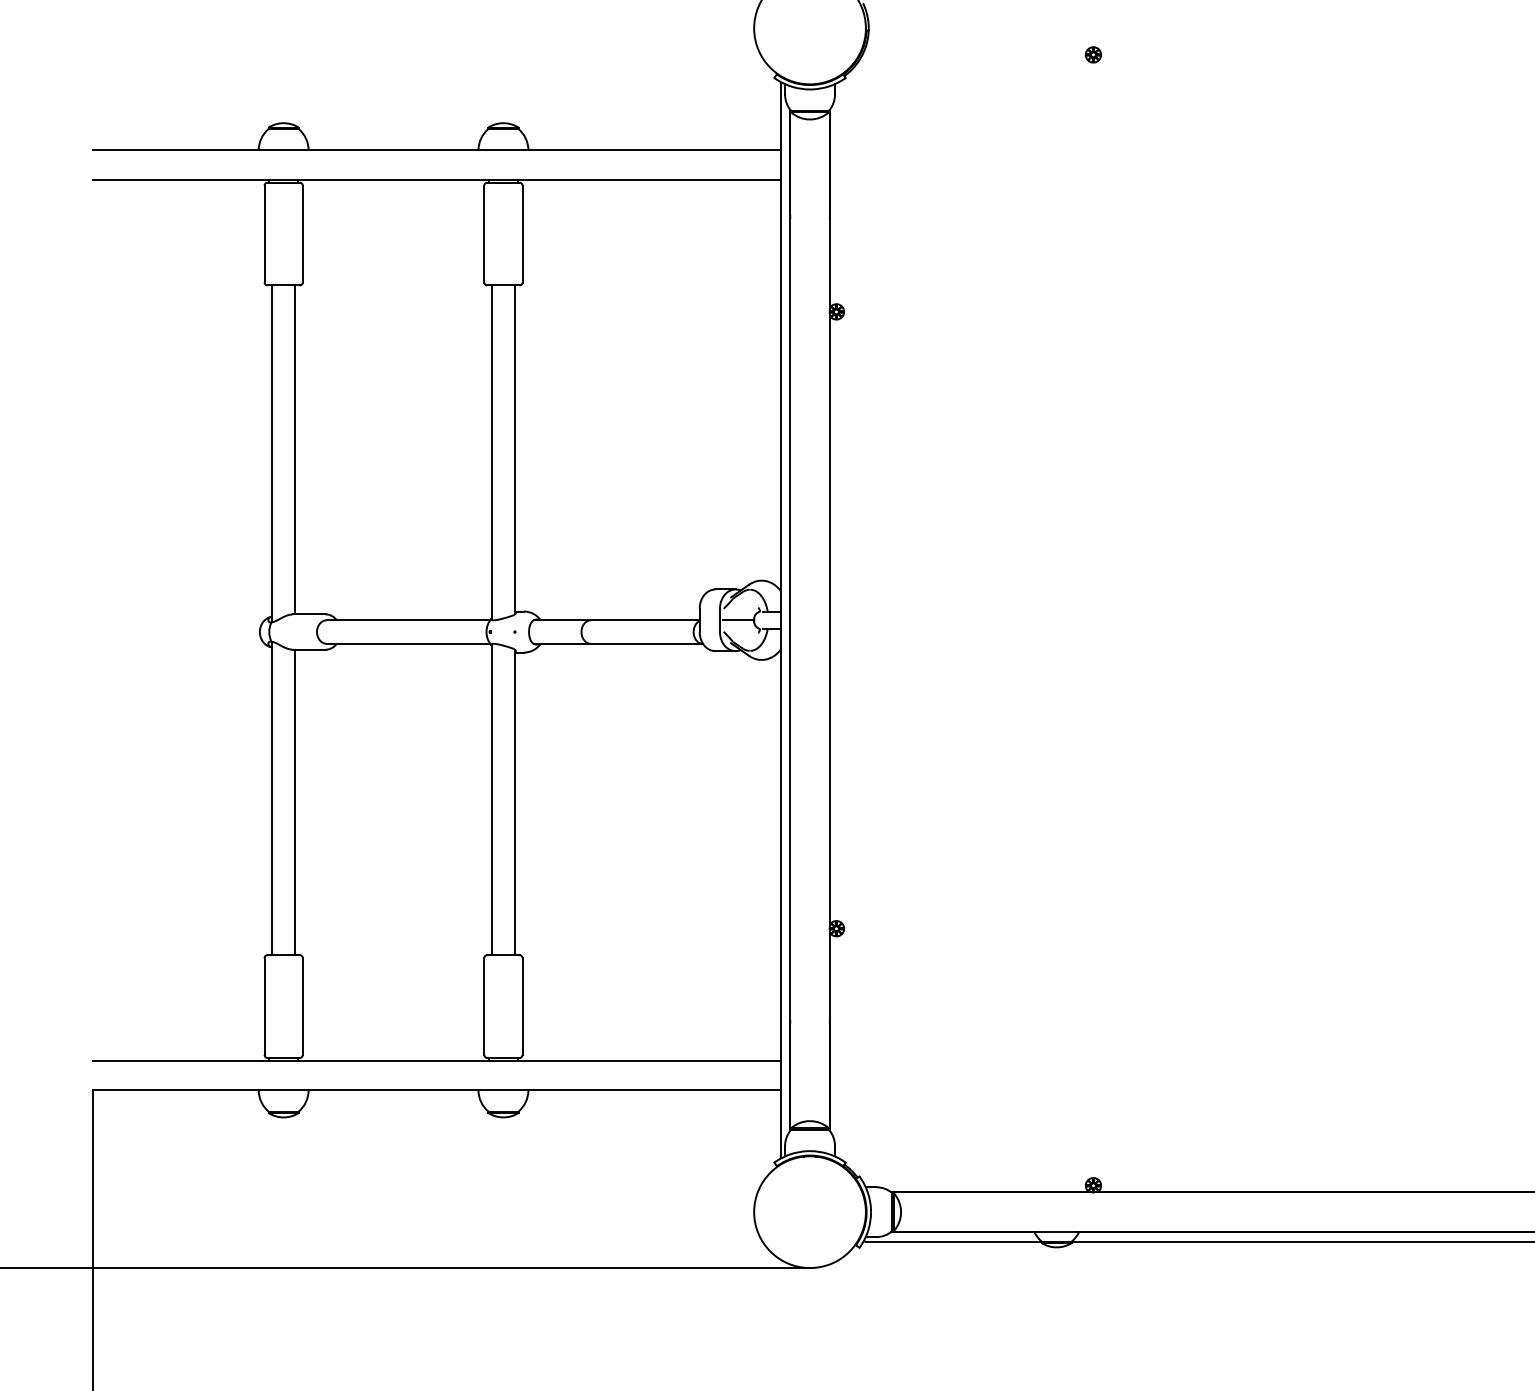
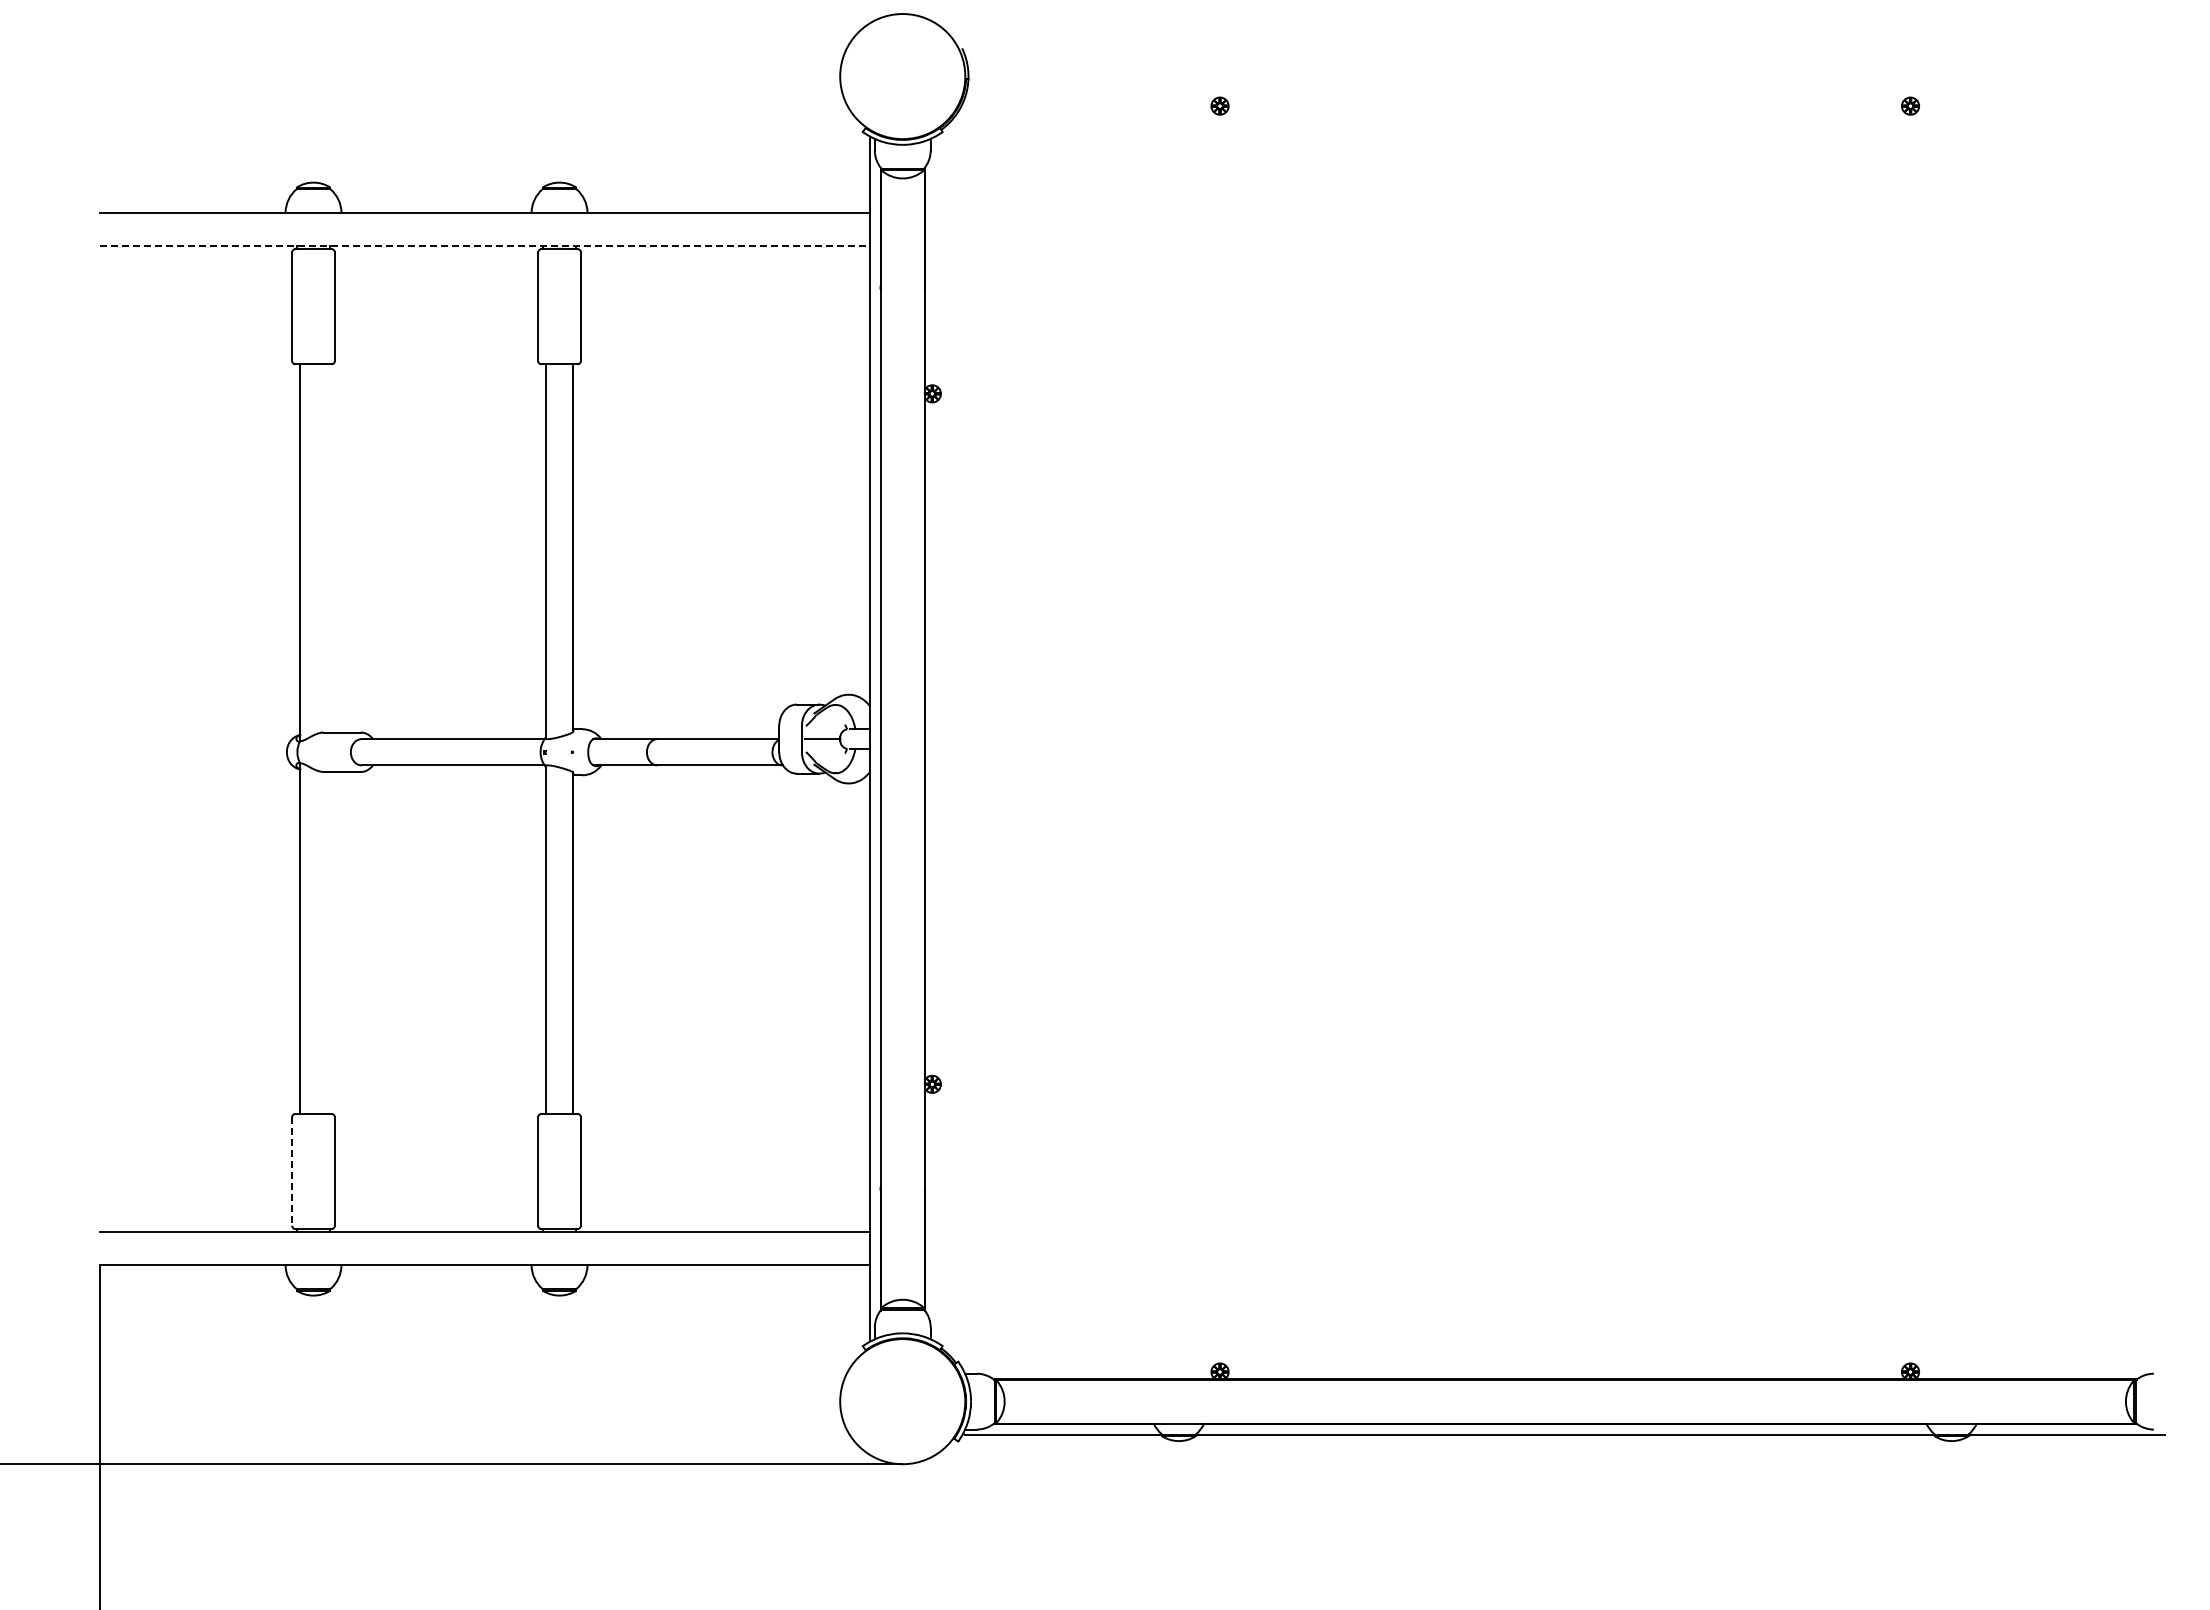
line: (437, 179) -> (485, 245), solid -> dashed
line: (295, 450) -> (326, 548), removed
line: (295, 801) -> (326, 942), removed
line: (264, 1007) -> (292, 1172), solid -> dashed

